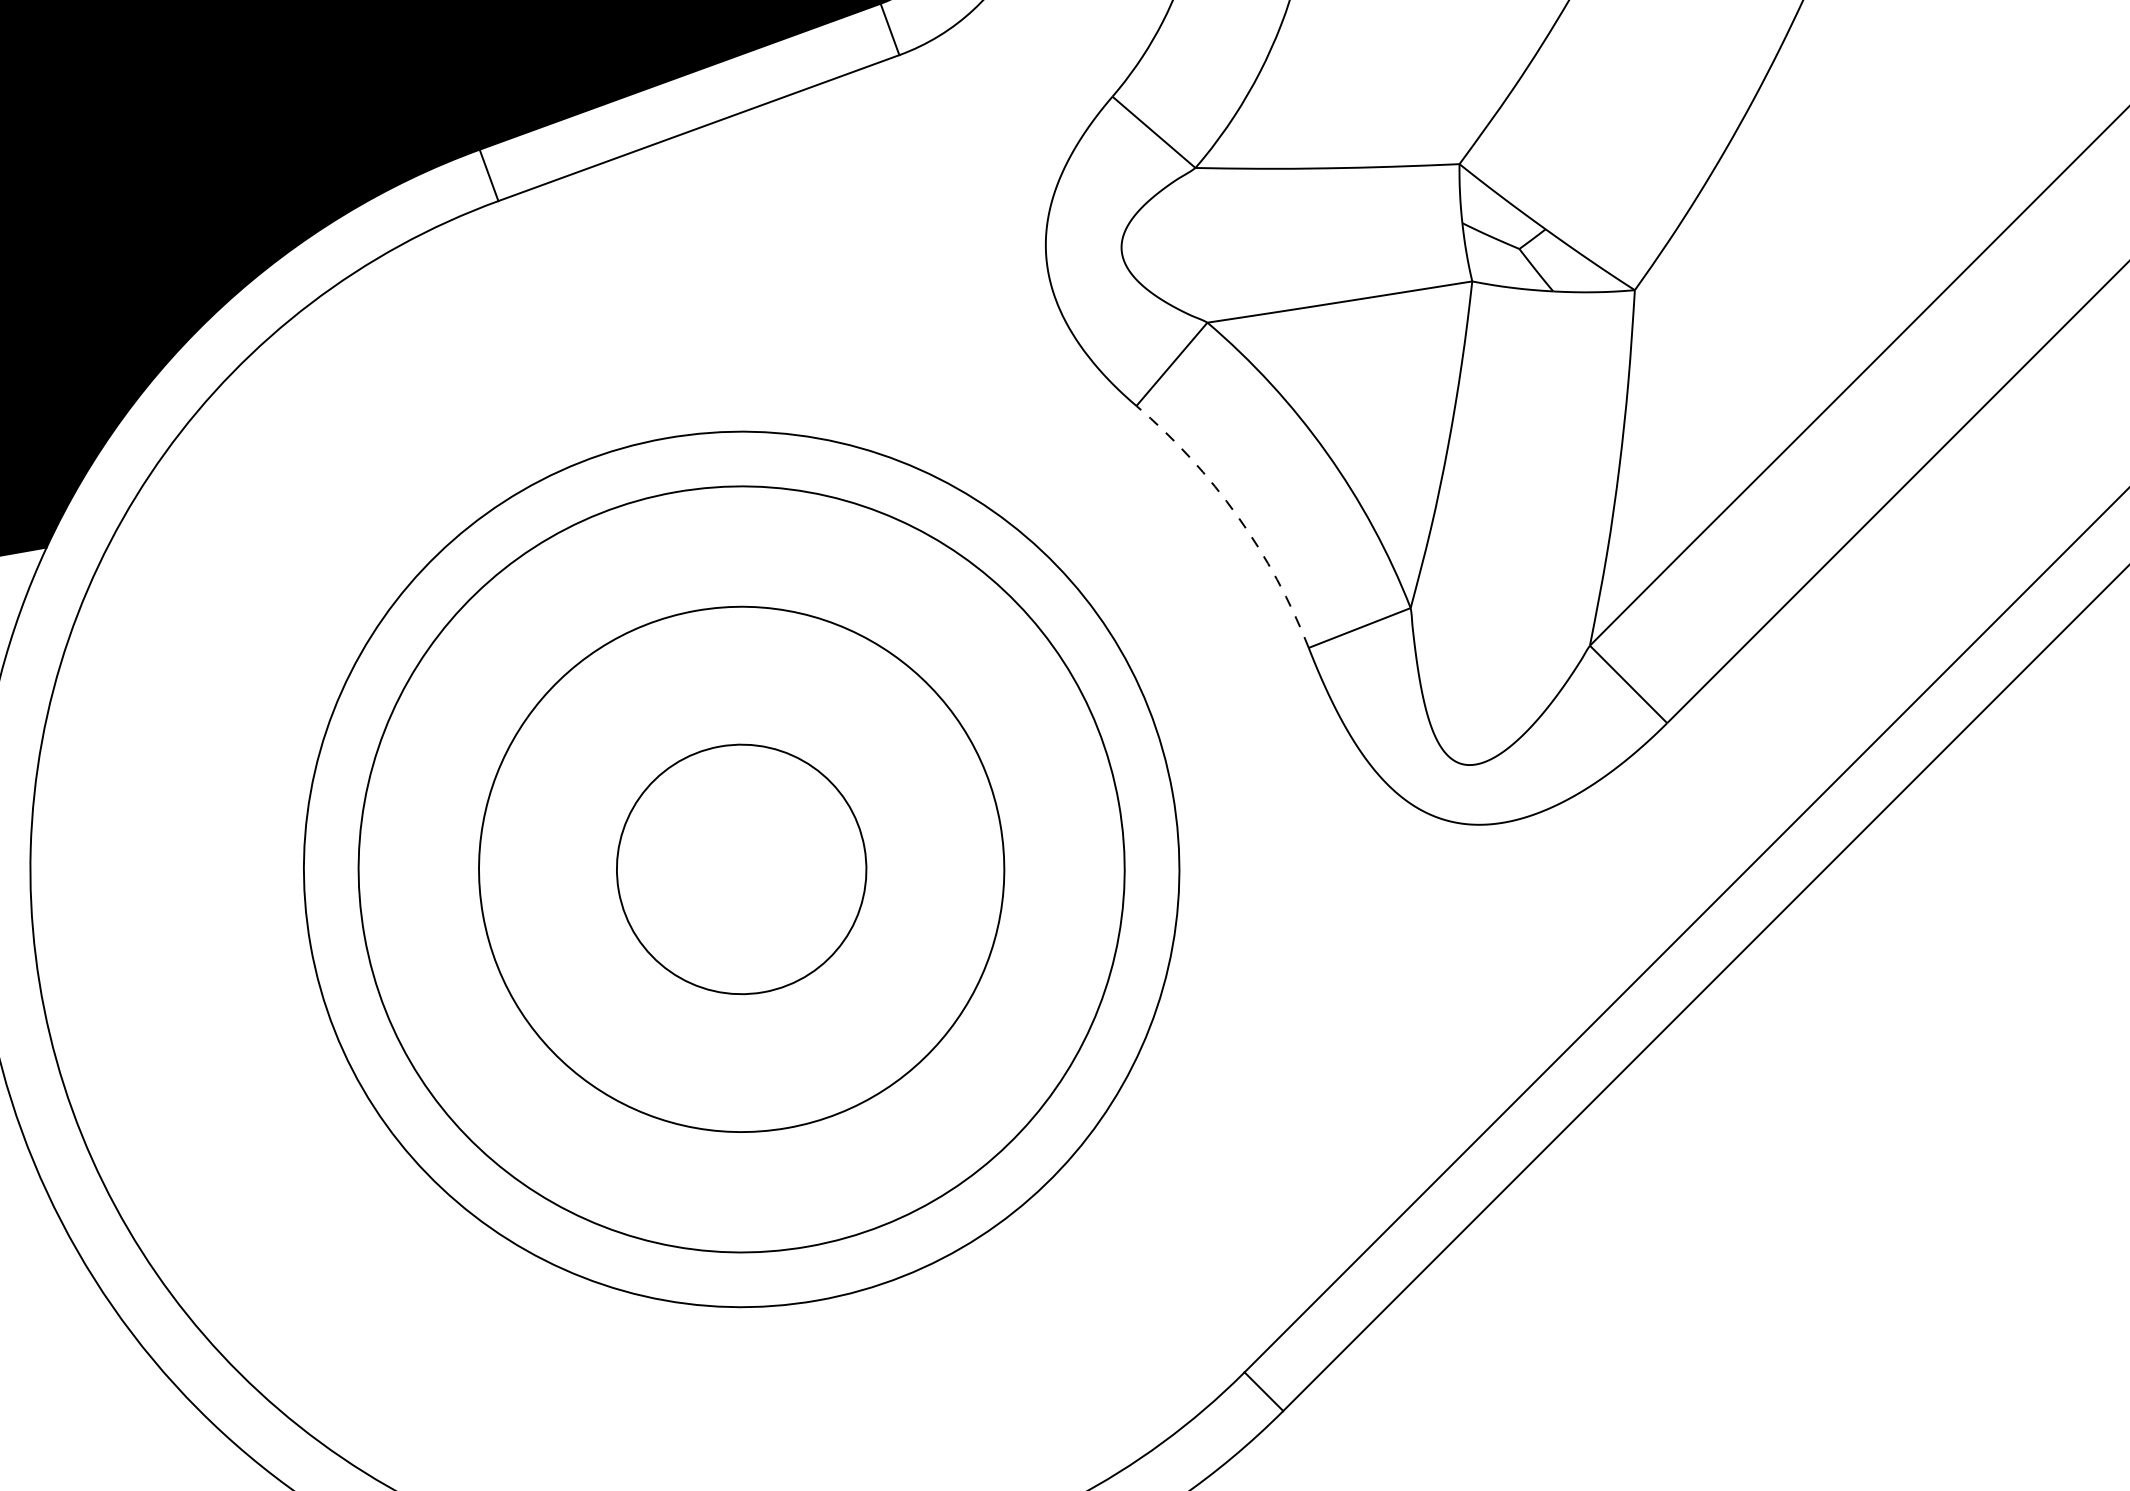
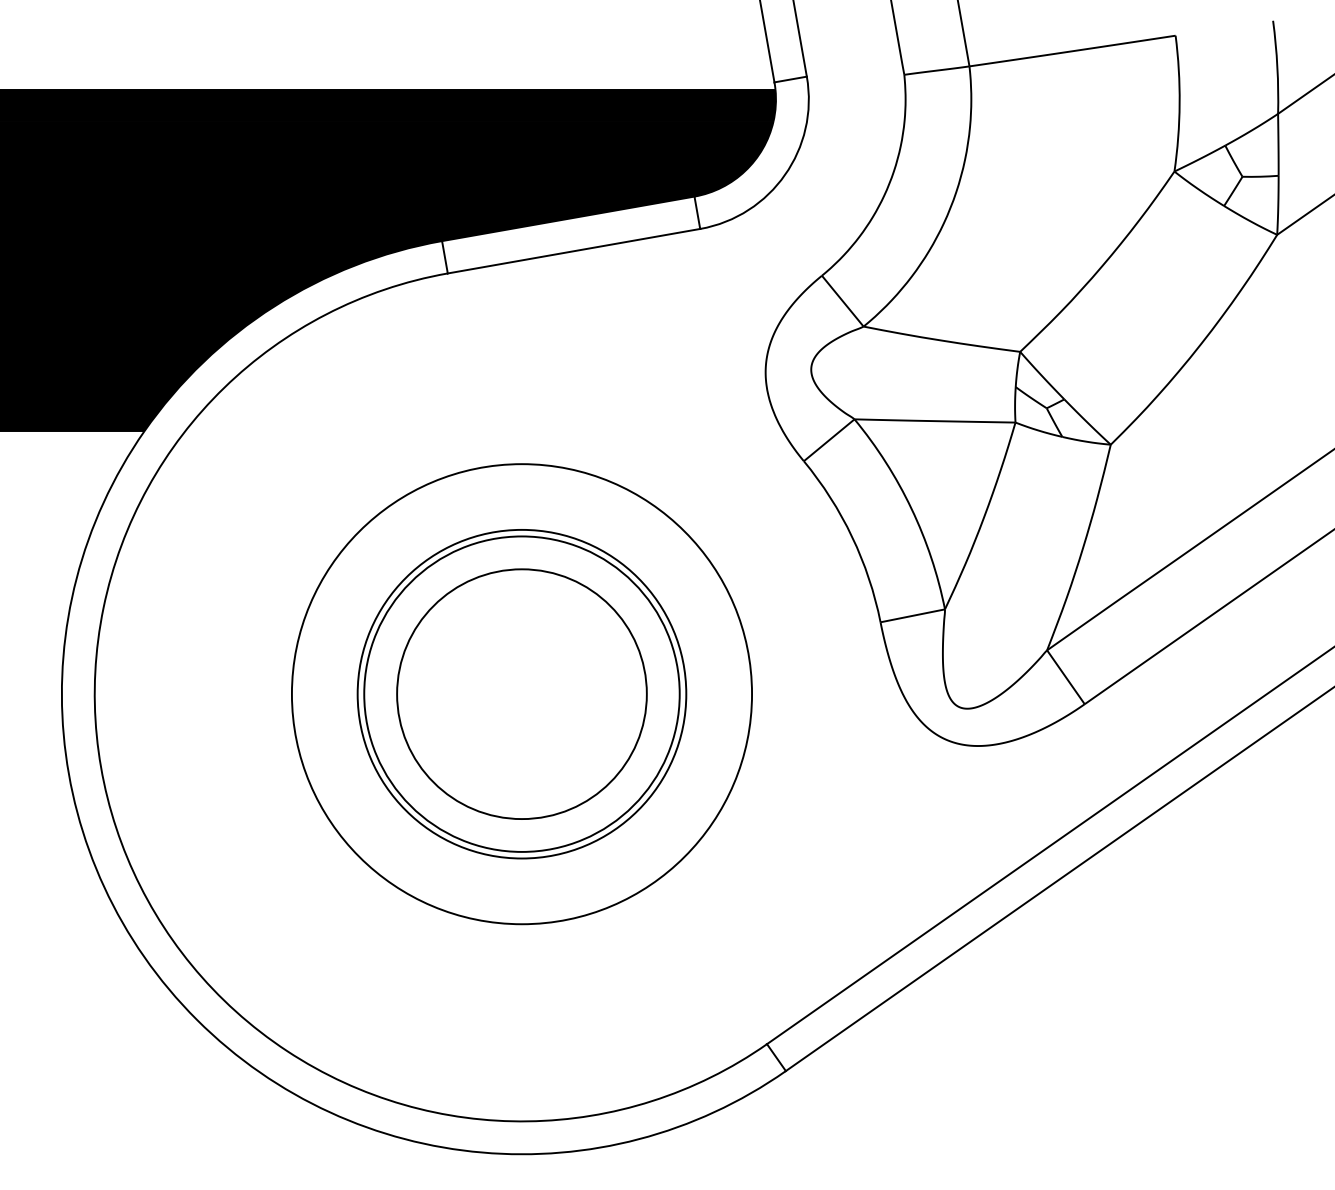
arc: (1238, 516) -> (852, 537), dashed -> solid
circle: (740, 868) -> (521, 693), size x0.62
circle: (740, 870) -> (521, 694), size x1.67

